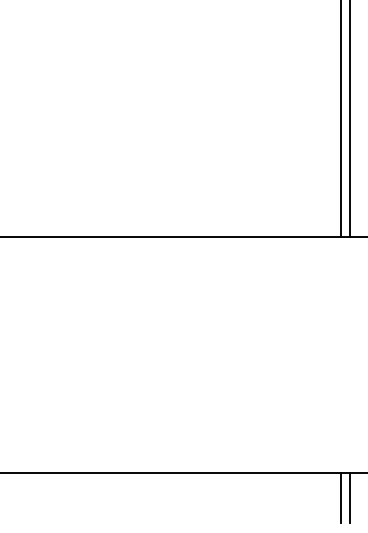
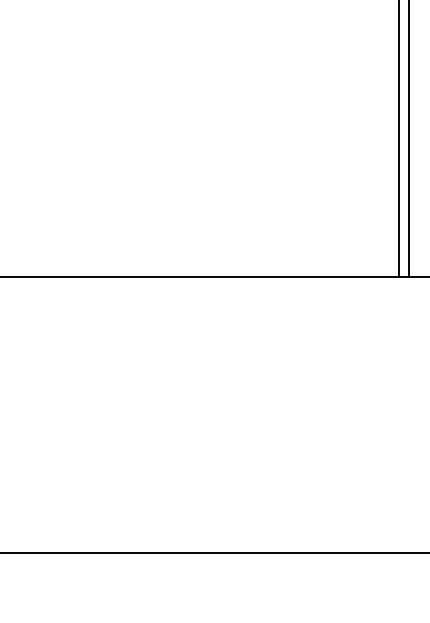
line: (340, 497) -> (398, 581), removed
line: (349, 497) -> (408, 581), removed

